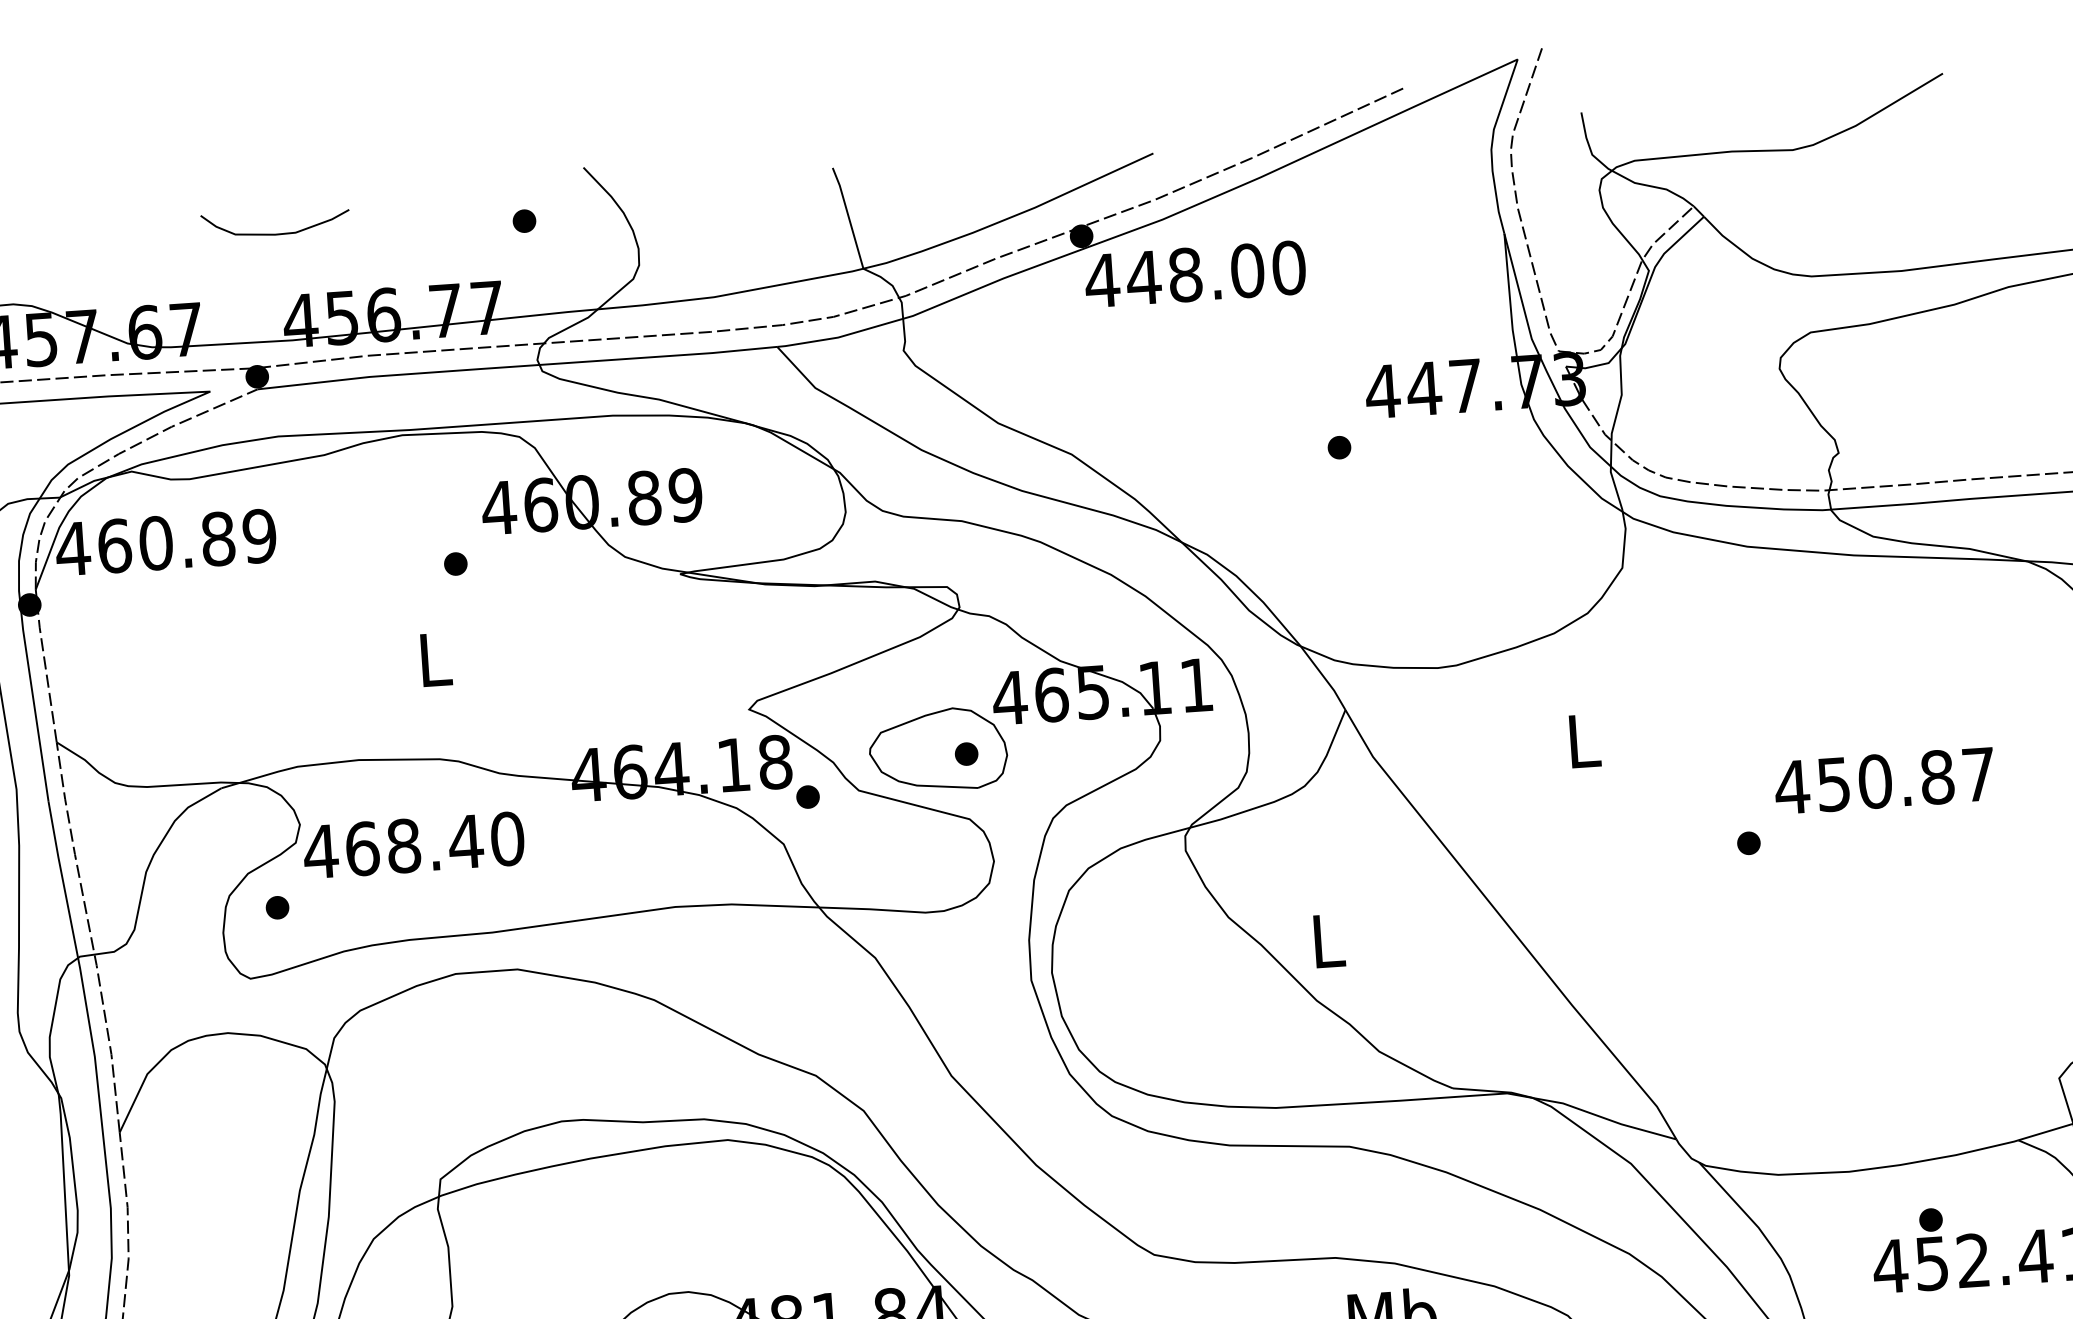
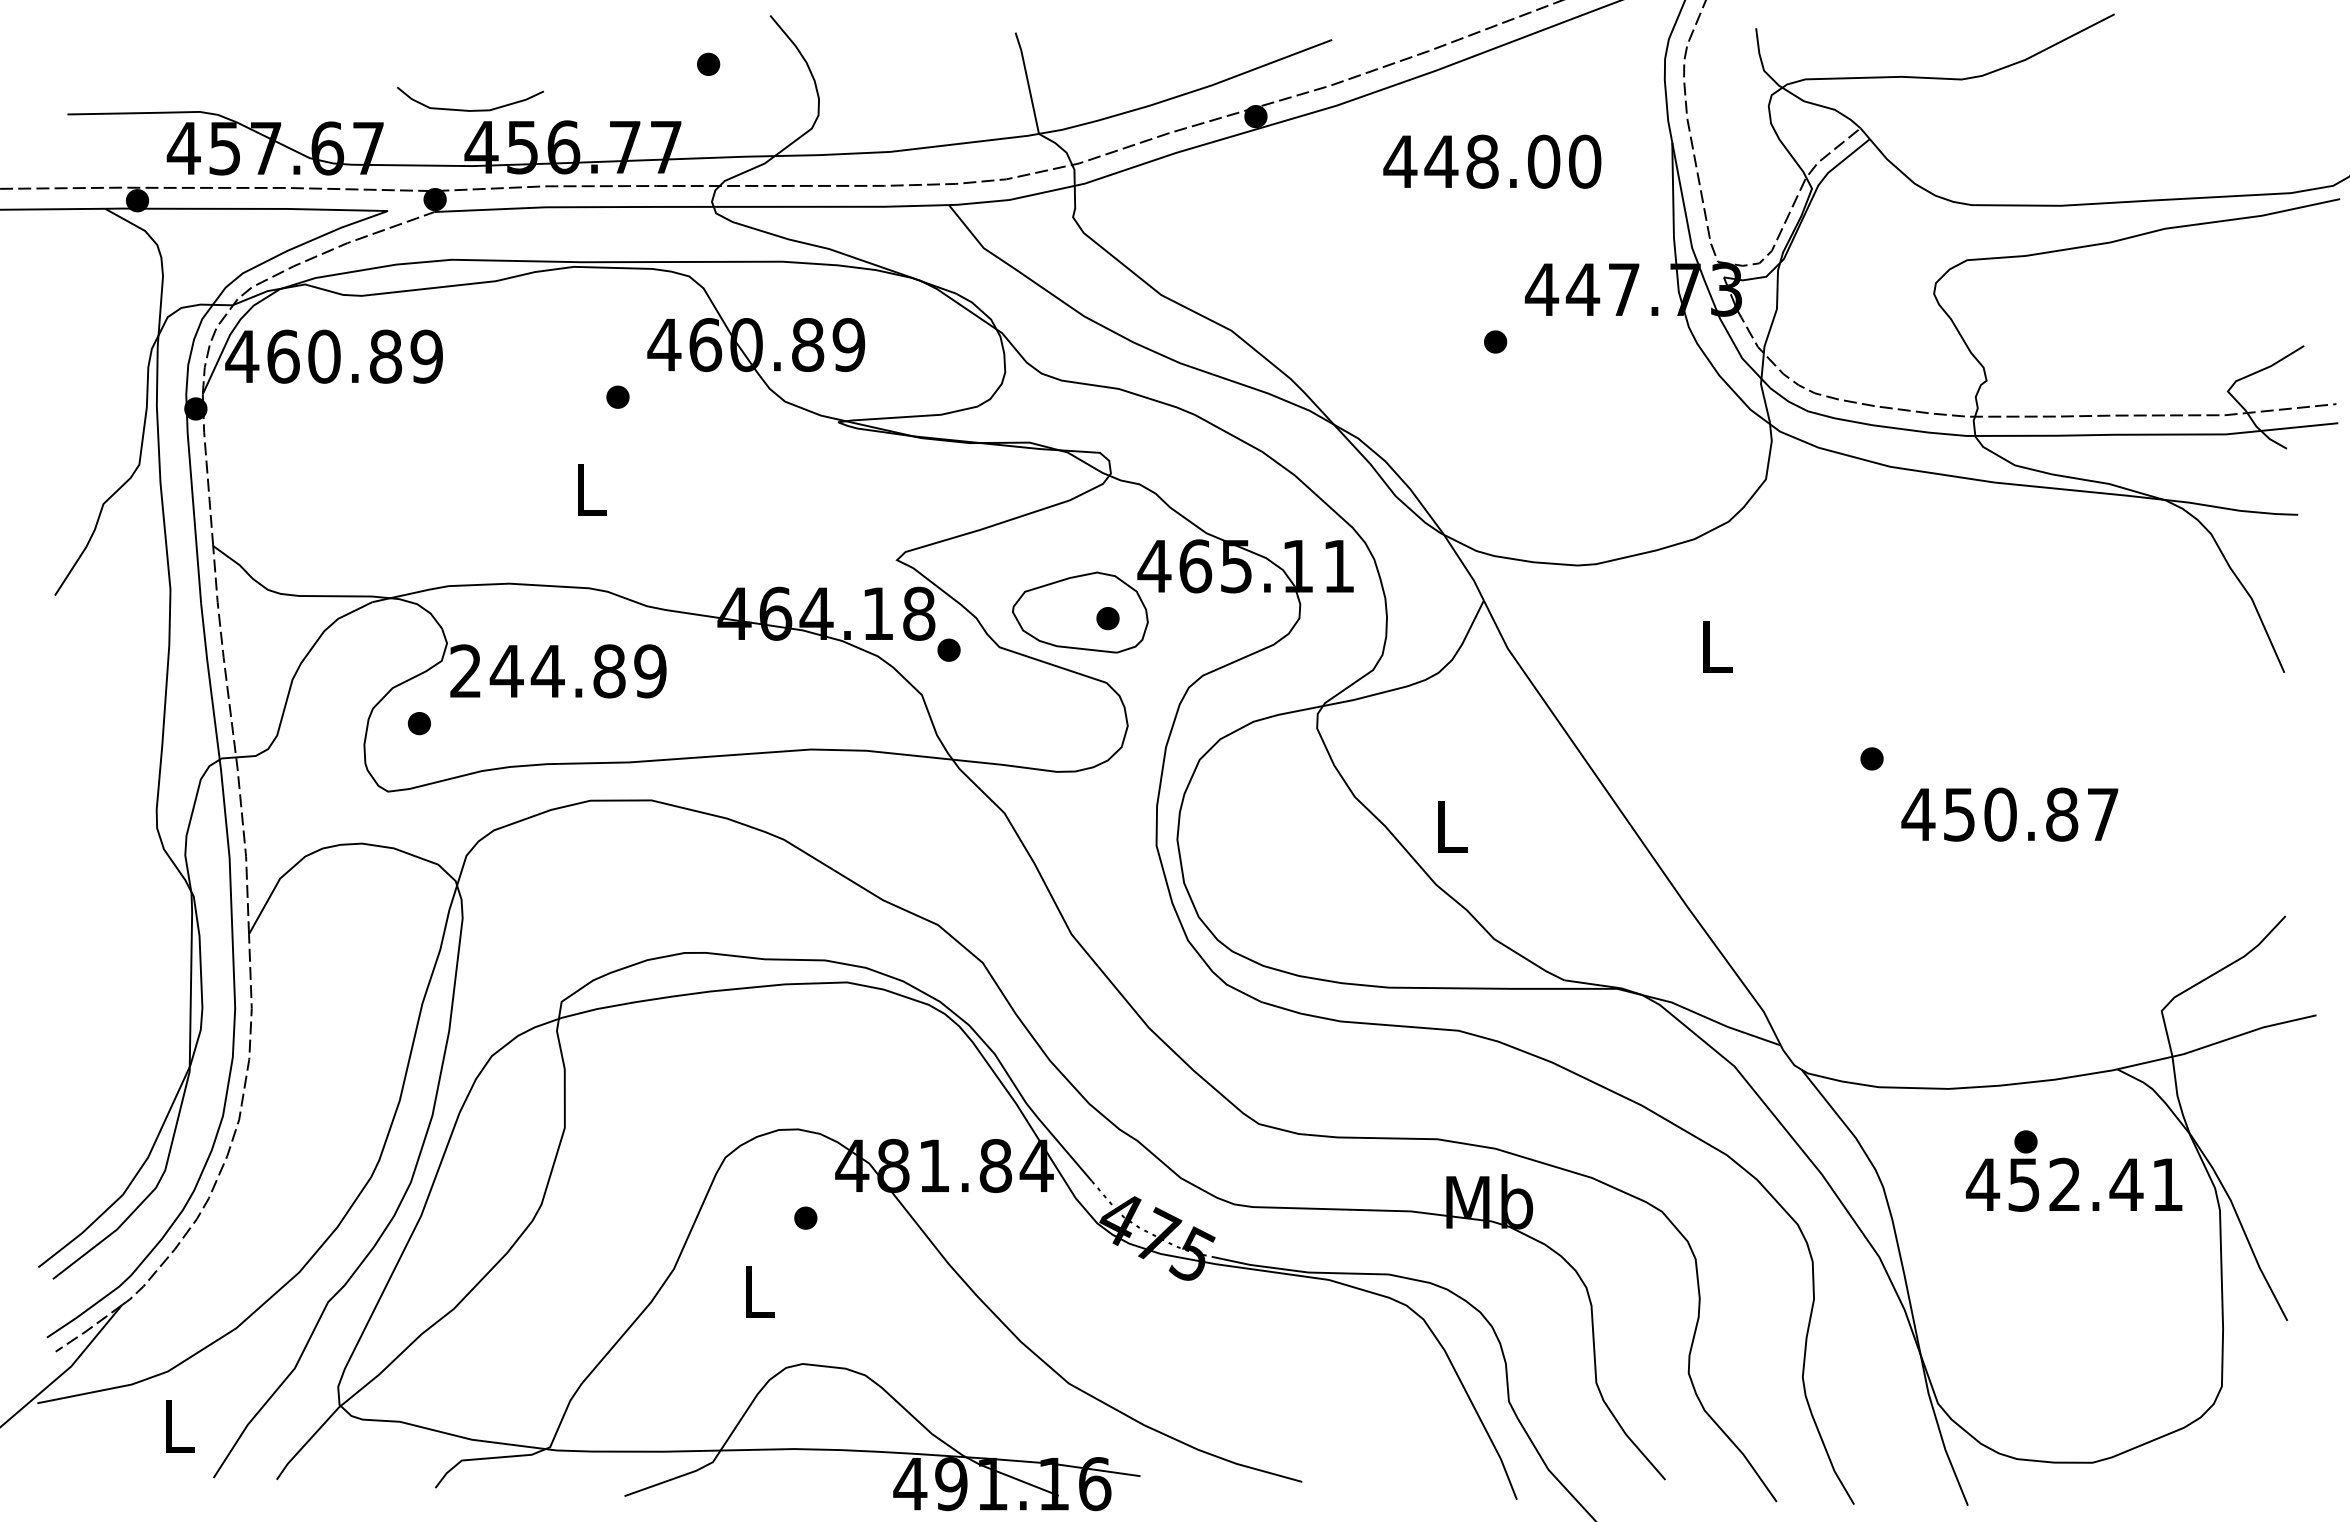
curve: (273, 233) -> (467, 109), moved
text: (1195, 274) -> (1492, 161), moved
text: (1884, 780) -> (2009, 814), moved
text: (413, 845) -> (557, 671), 468.40 -> 244.89

